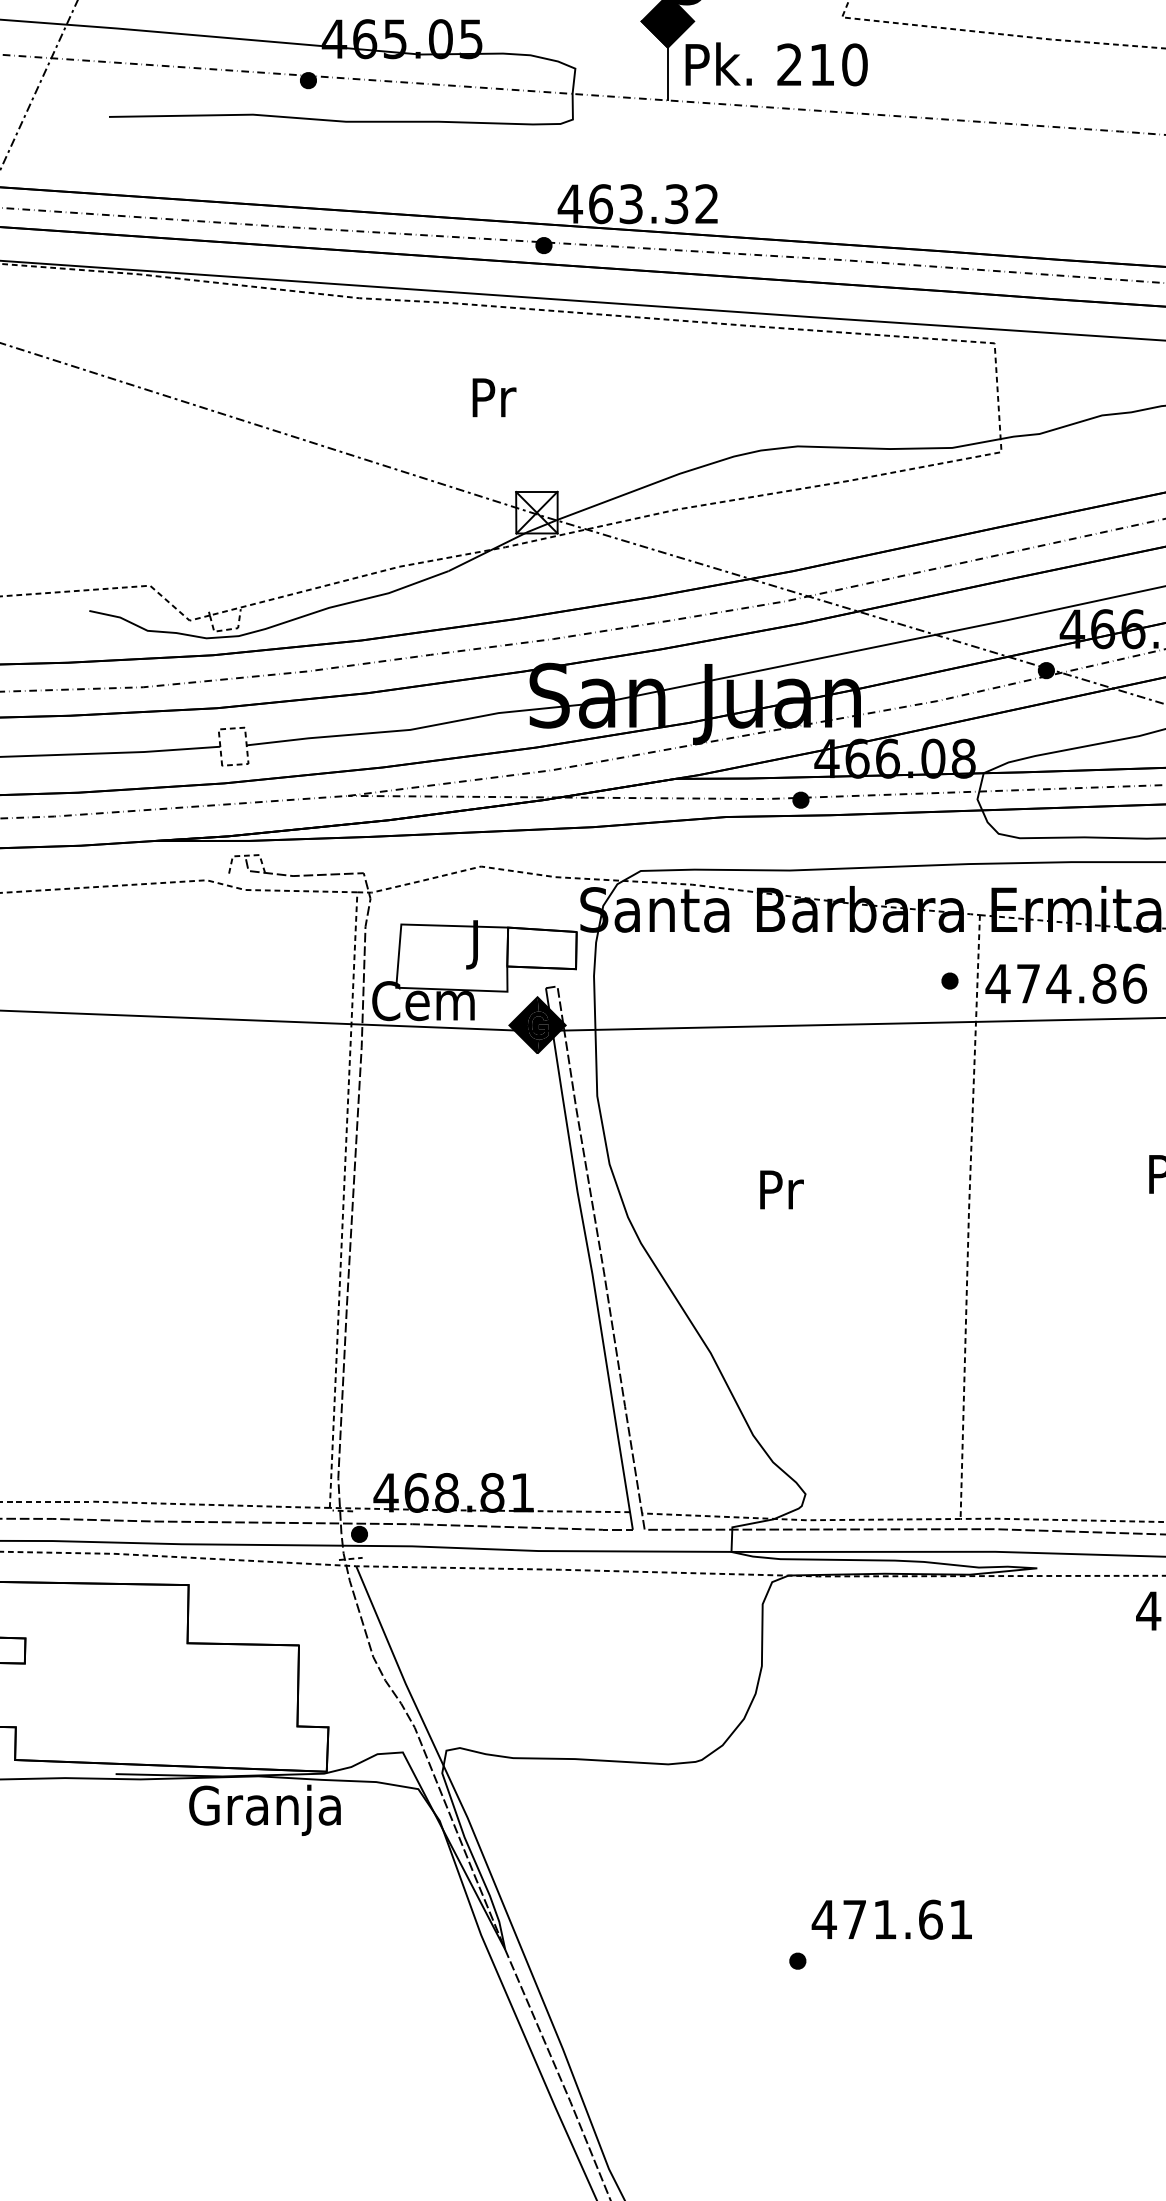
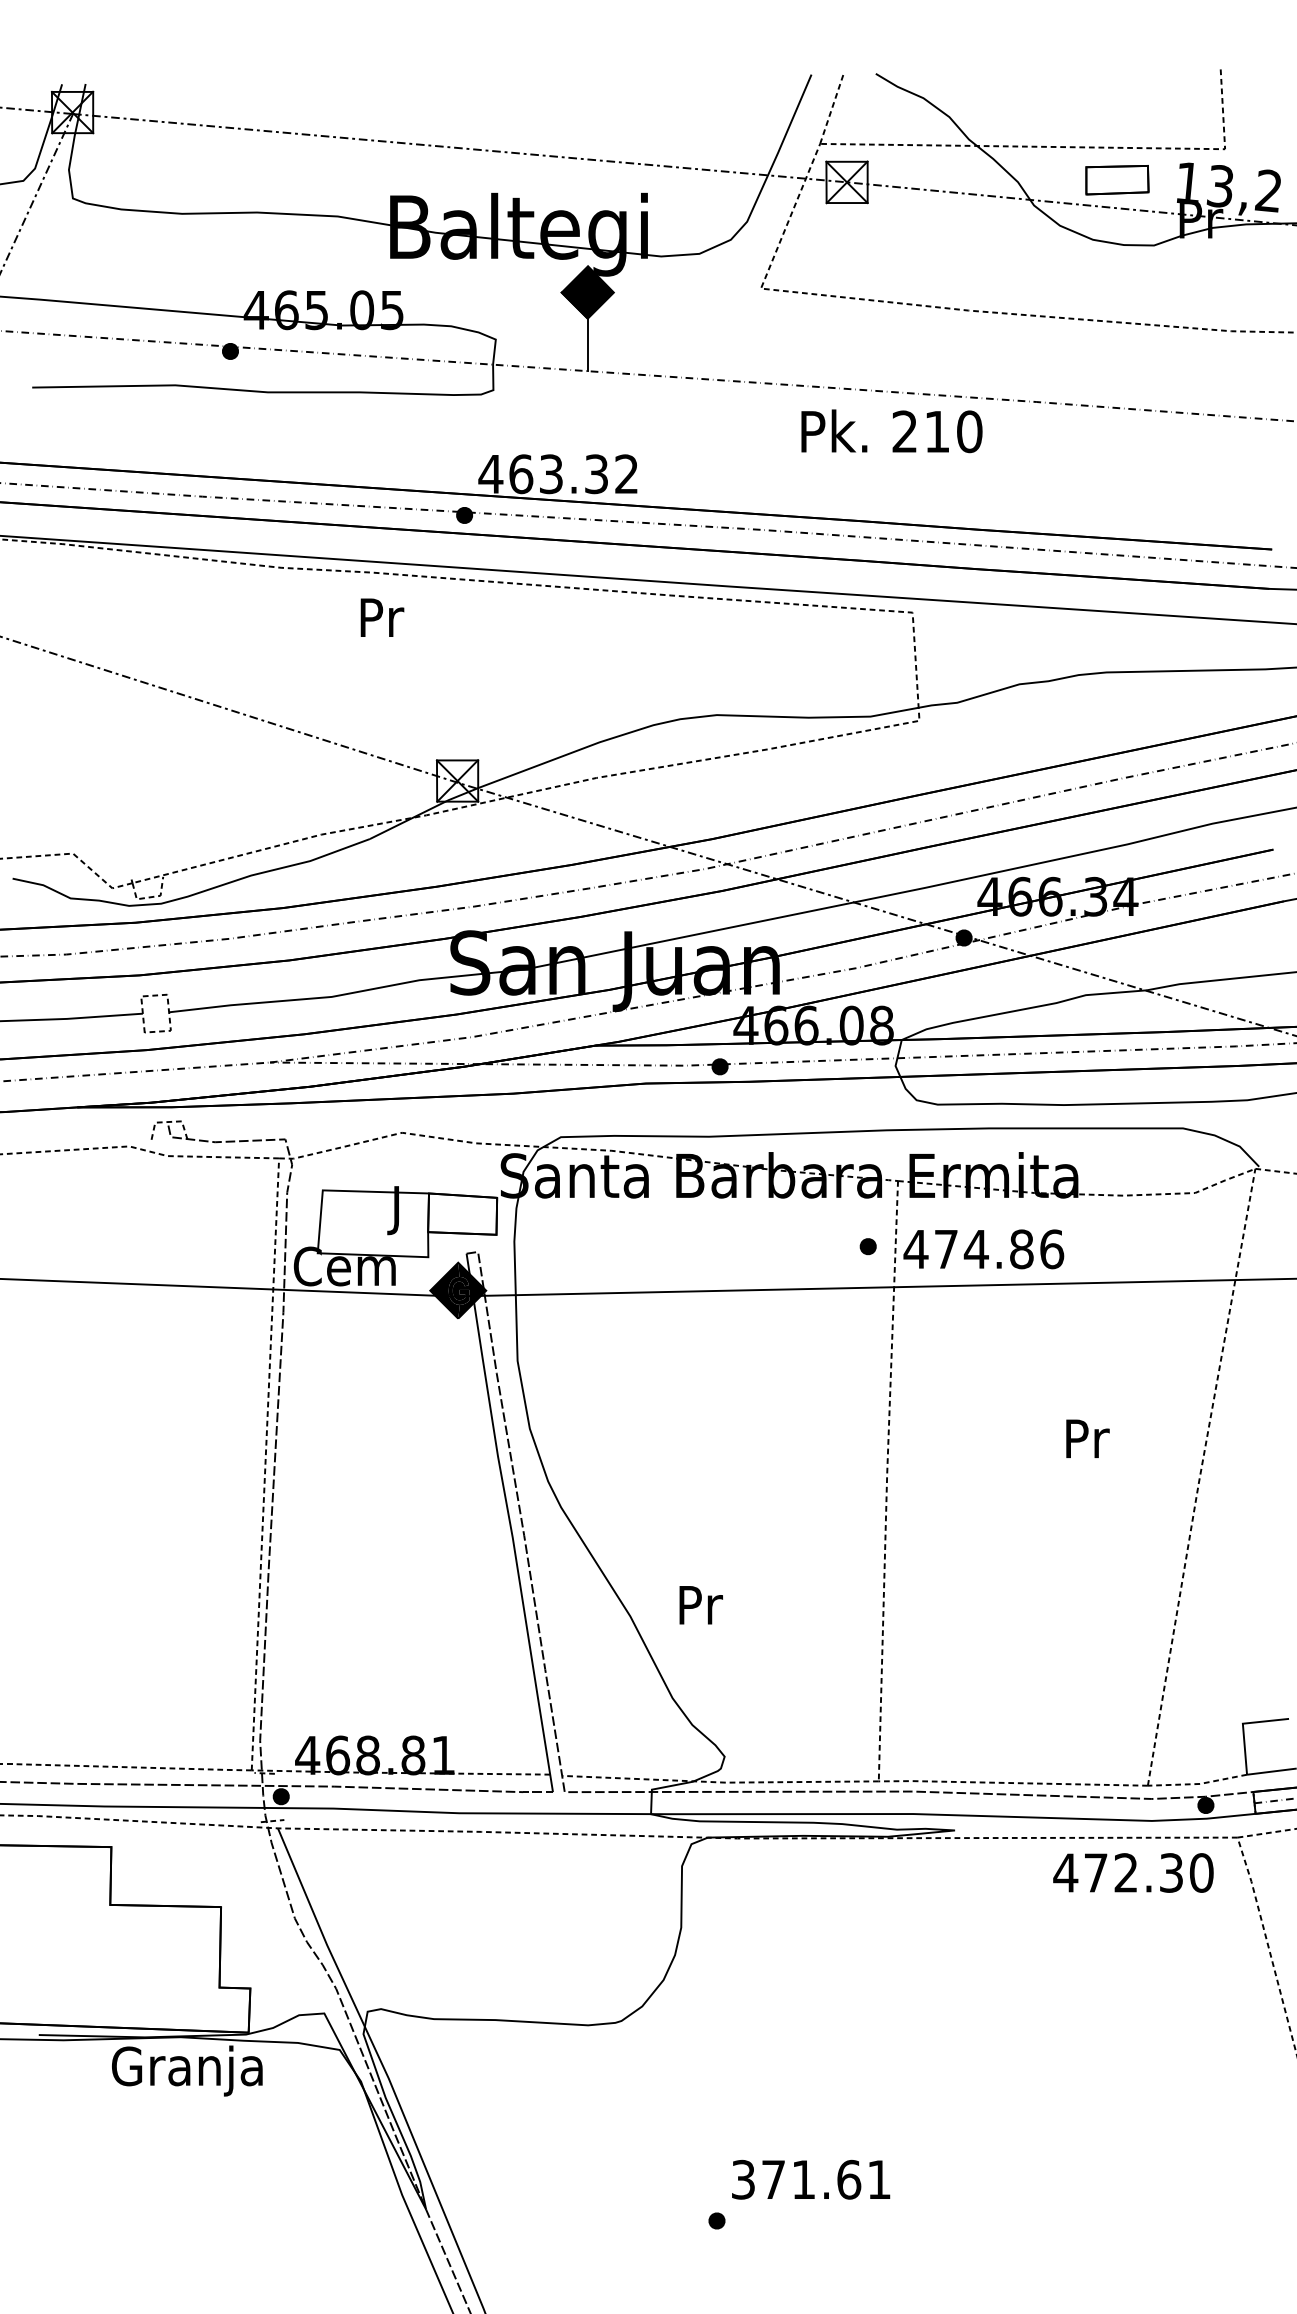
text: (776, 64) -> (891, 431), moved
text: (494, 397) -> (382, 617), moved
text: (781, 1190) -> (700, 1605), moved
text: (823, 1919) -> (742, 2179), 471.61 -> 371.61

